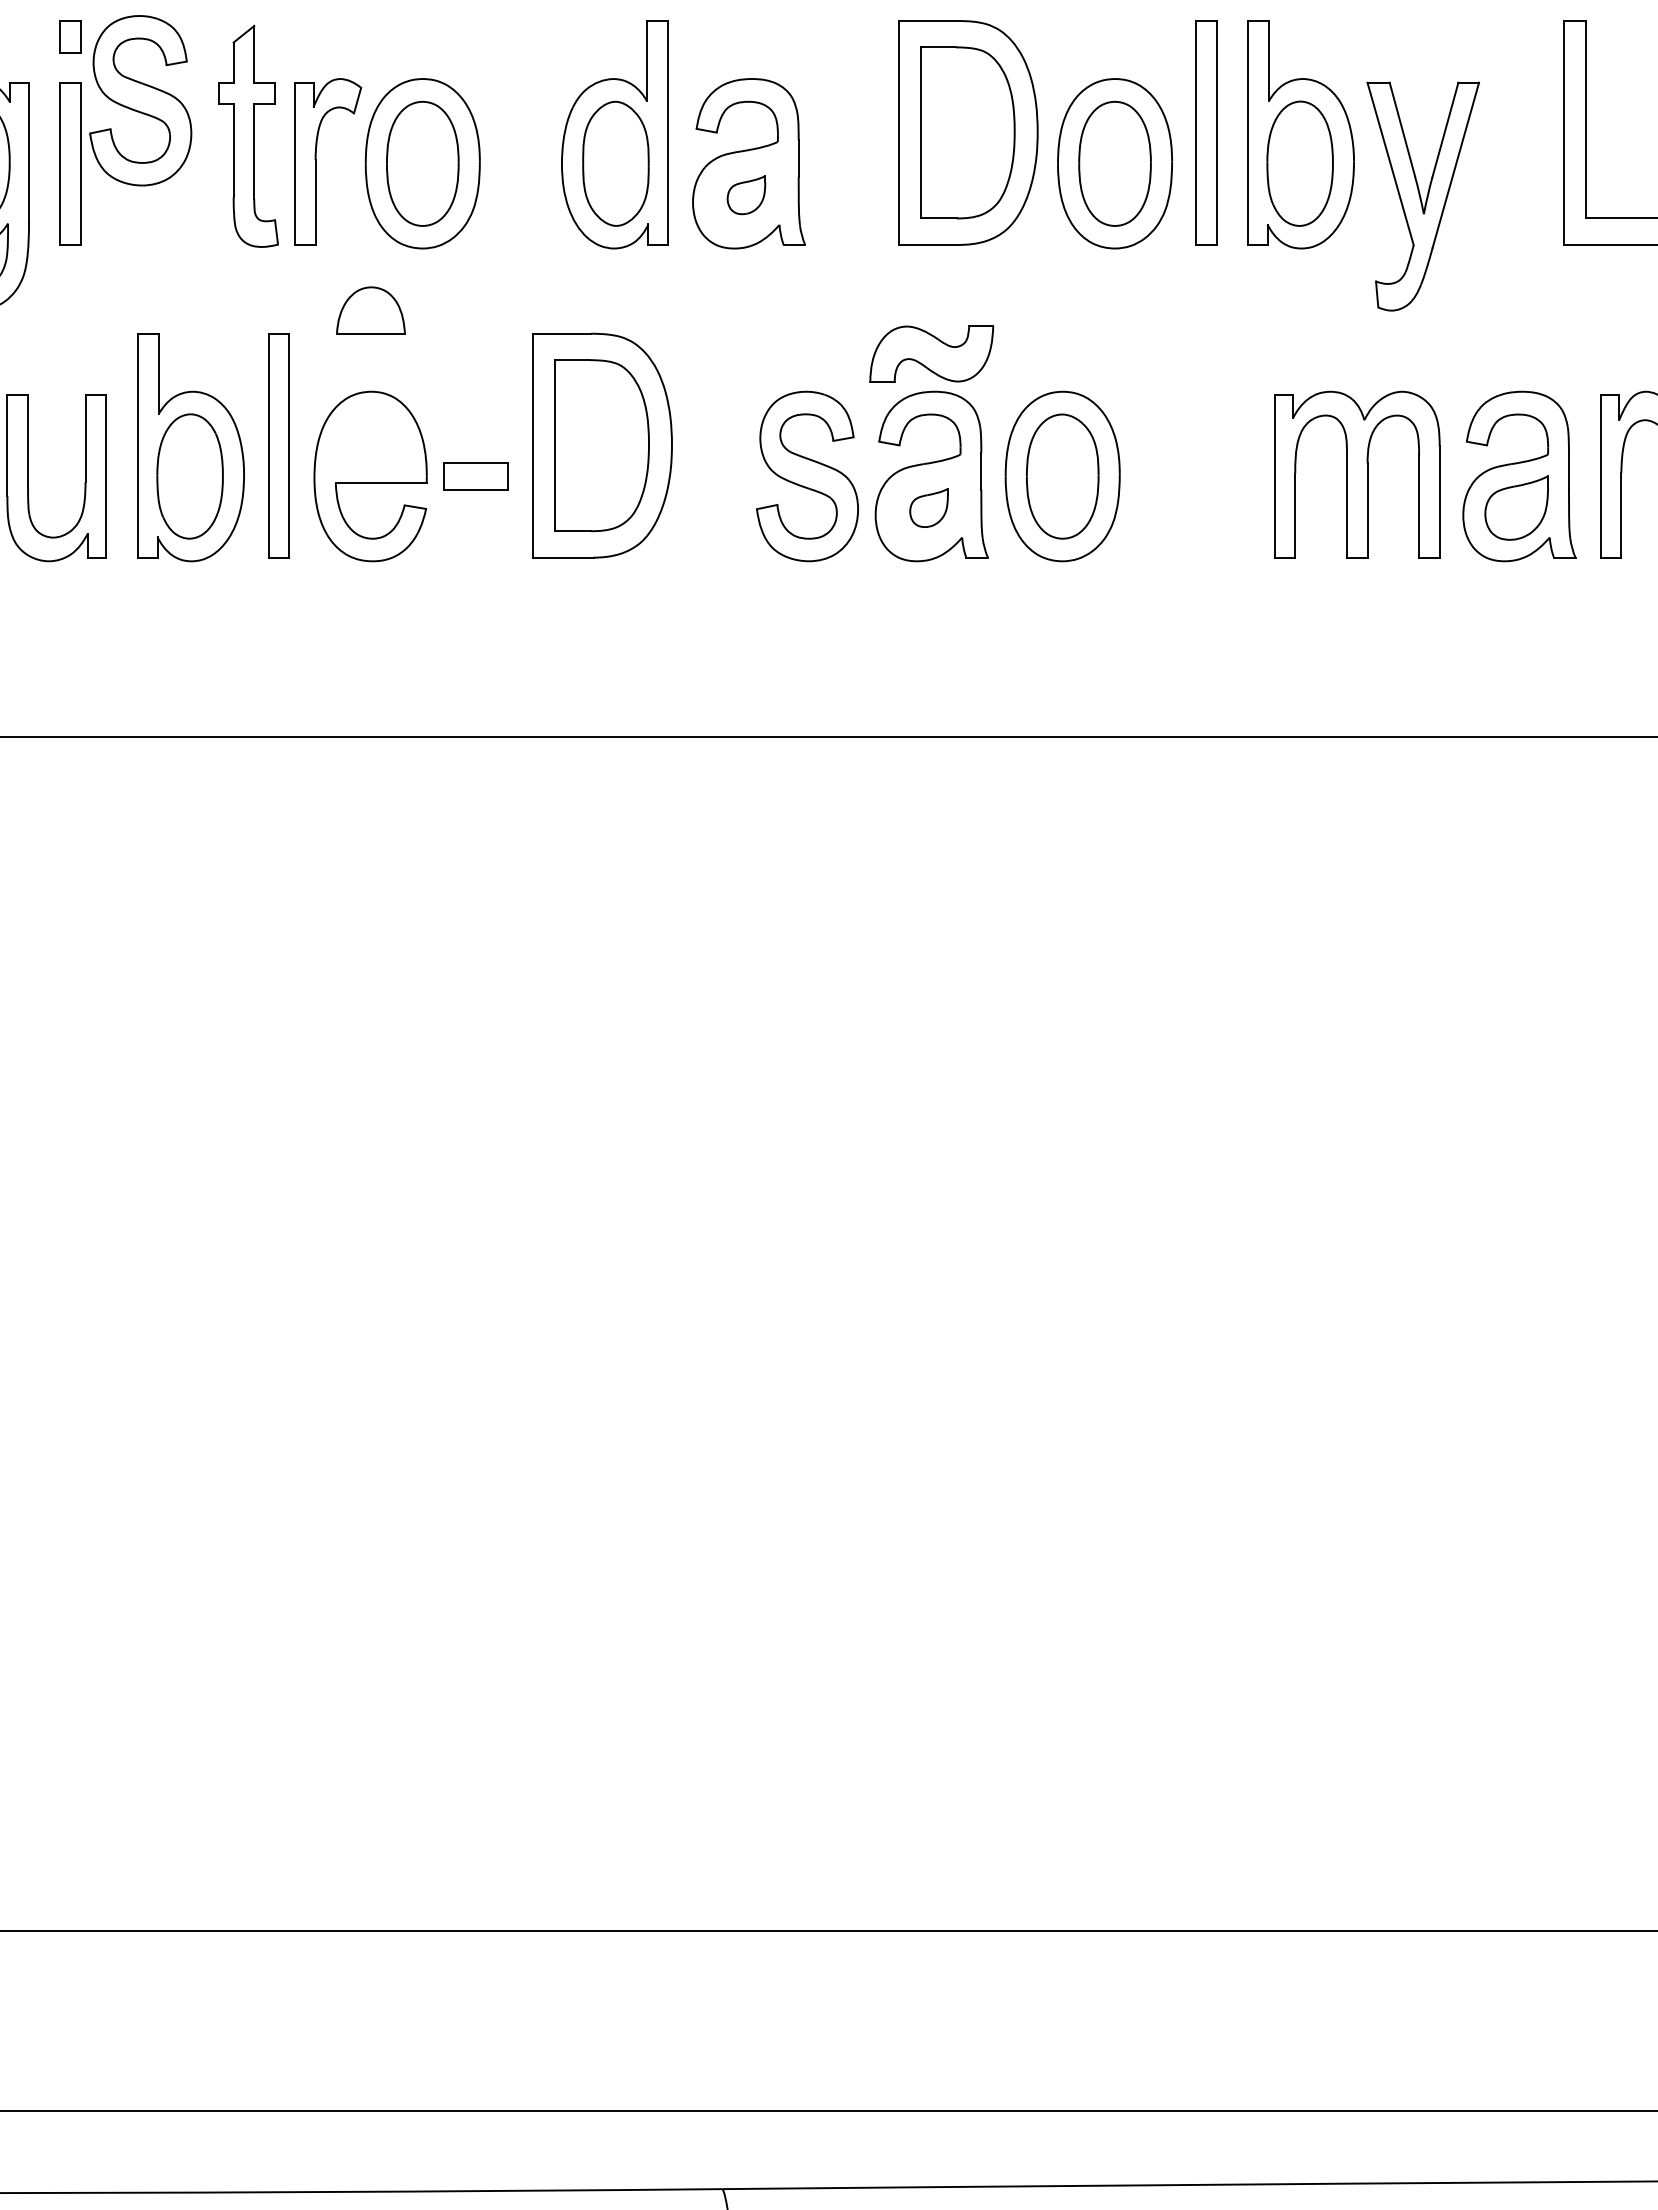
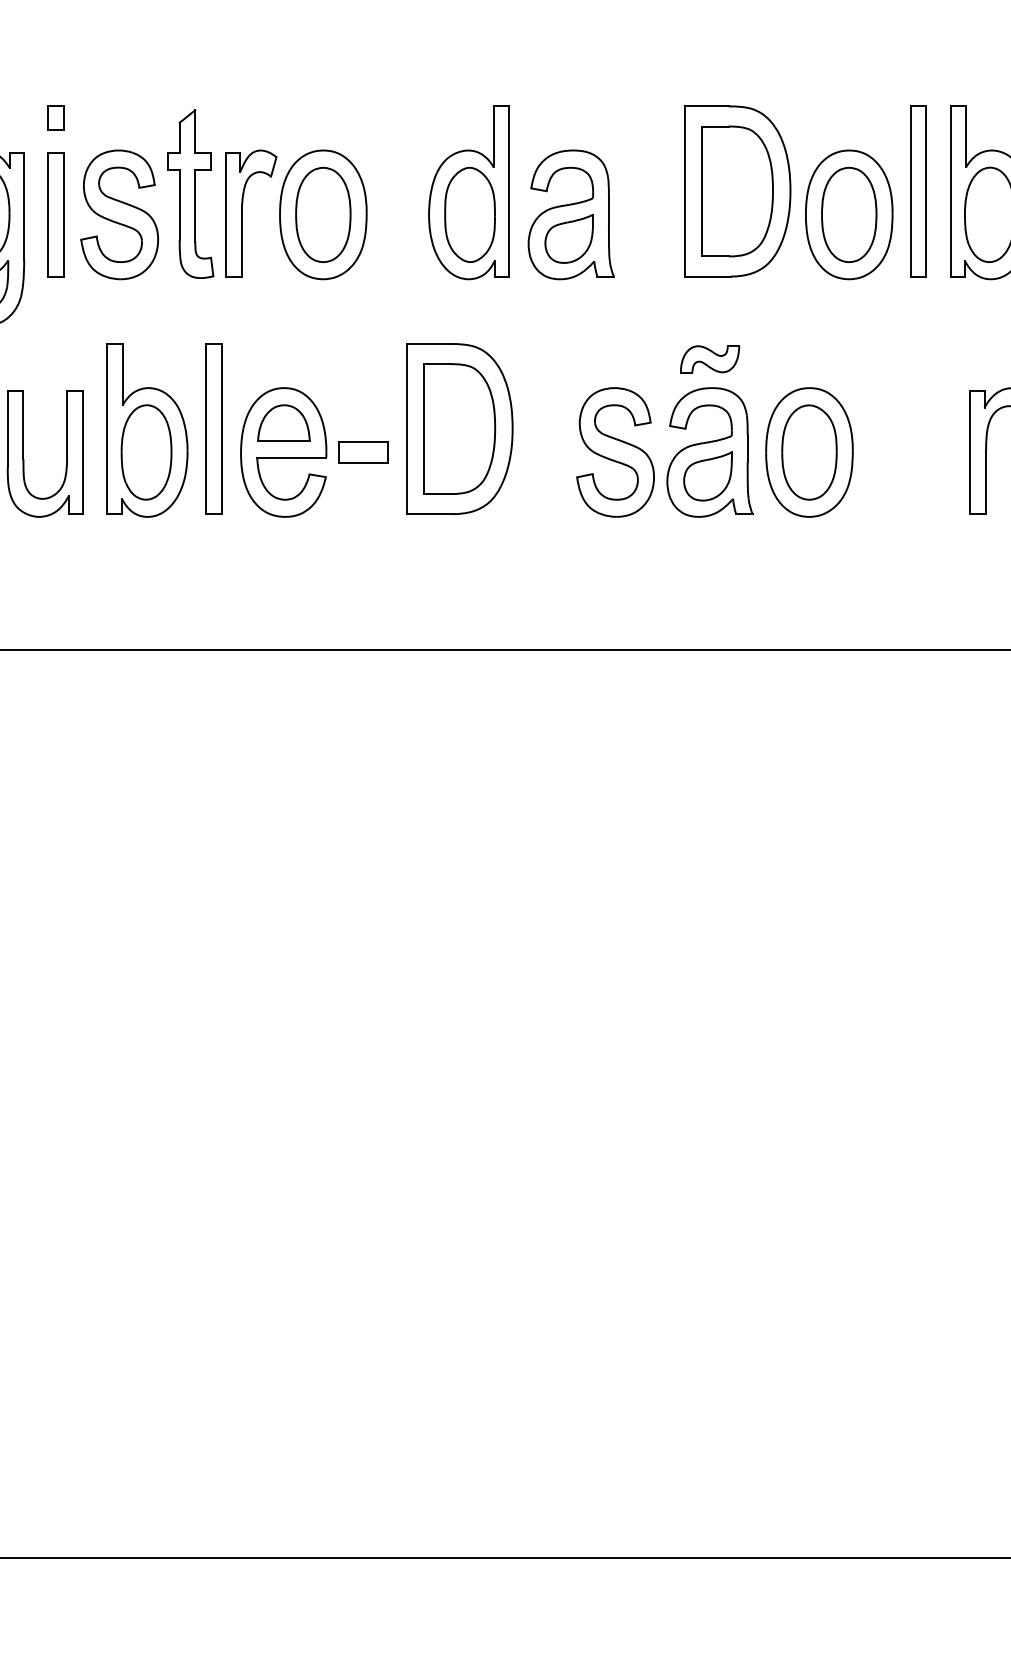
part: (140, 100) -> (119, 214), moved
part: (746, 194) -> (569, 238), size x1.67
part: (370, 310) -> (283, 422), moved
part: (931, 353) -> (709, 359), size x0.62
part: (928, 507) -> (707, 476), size x1.67

